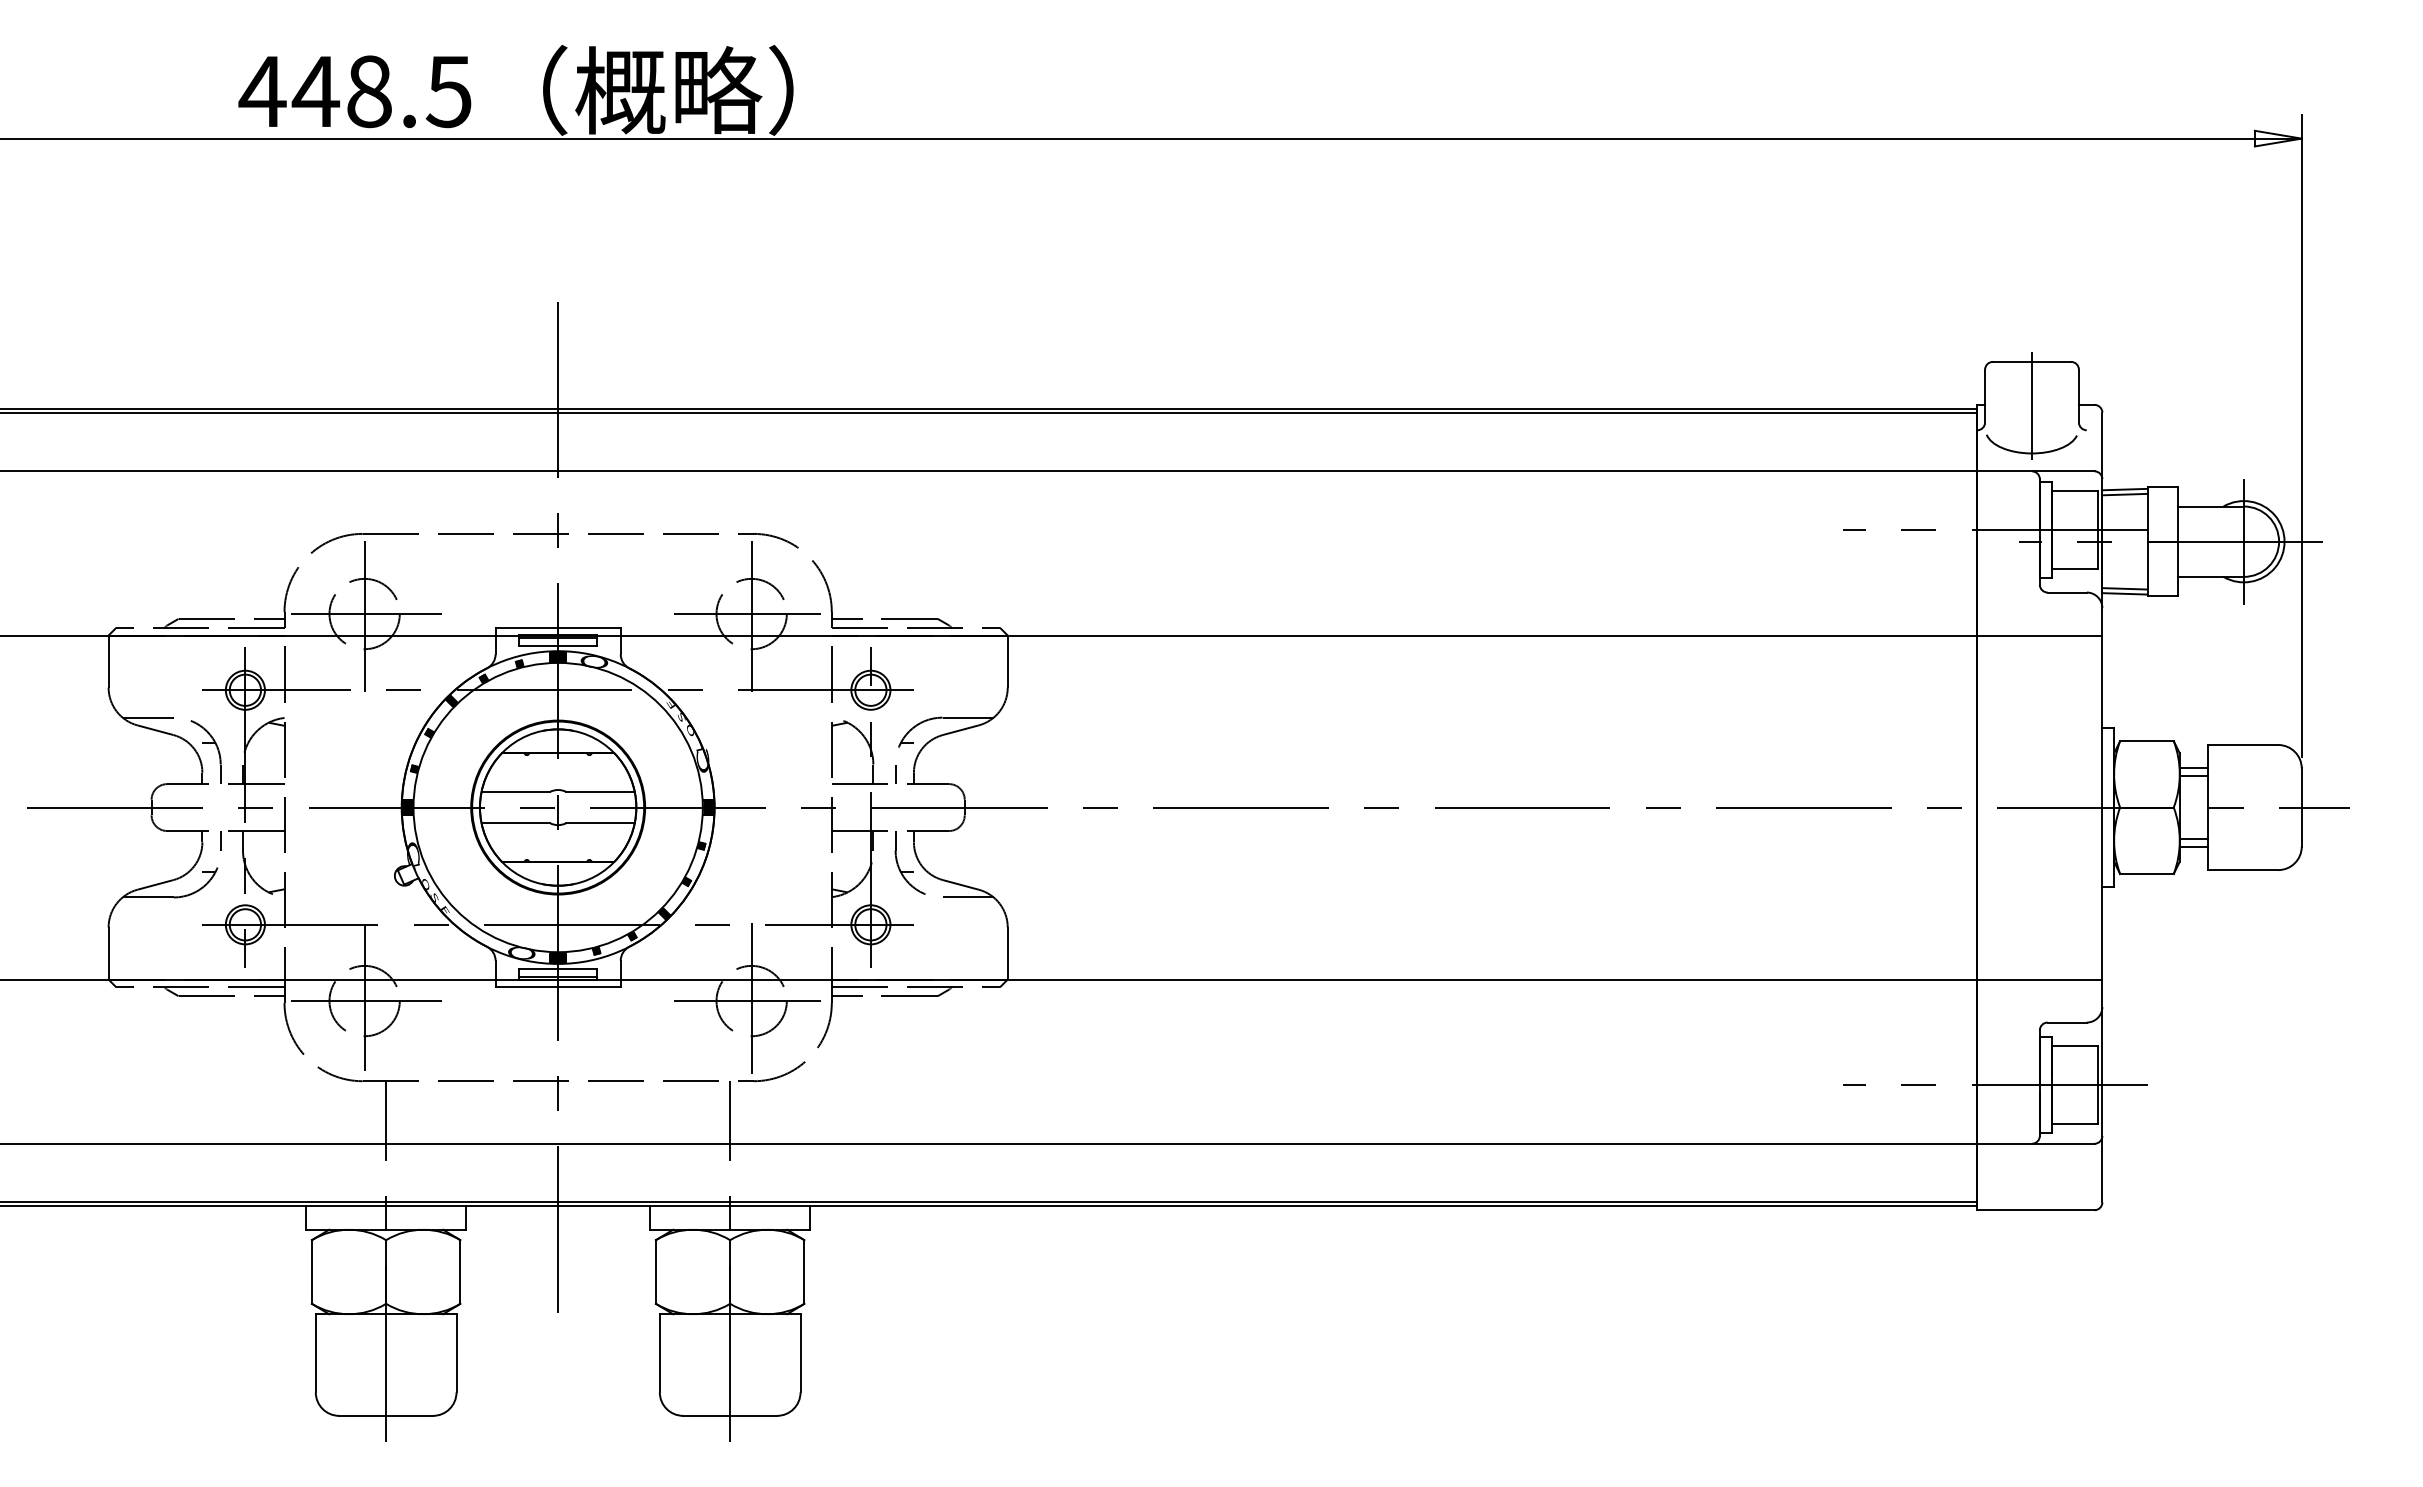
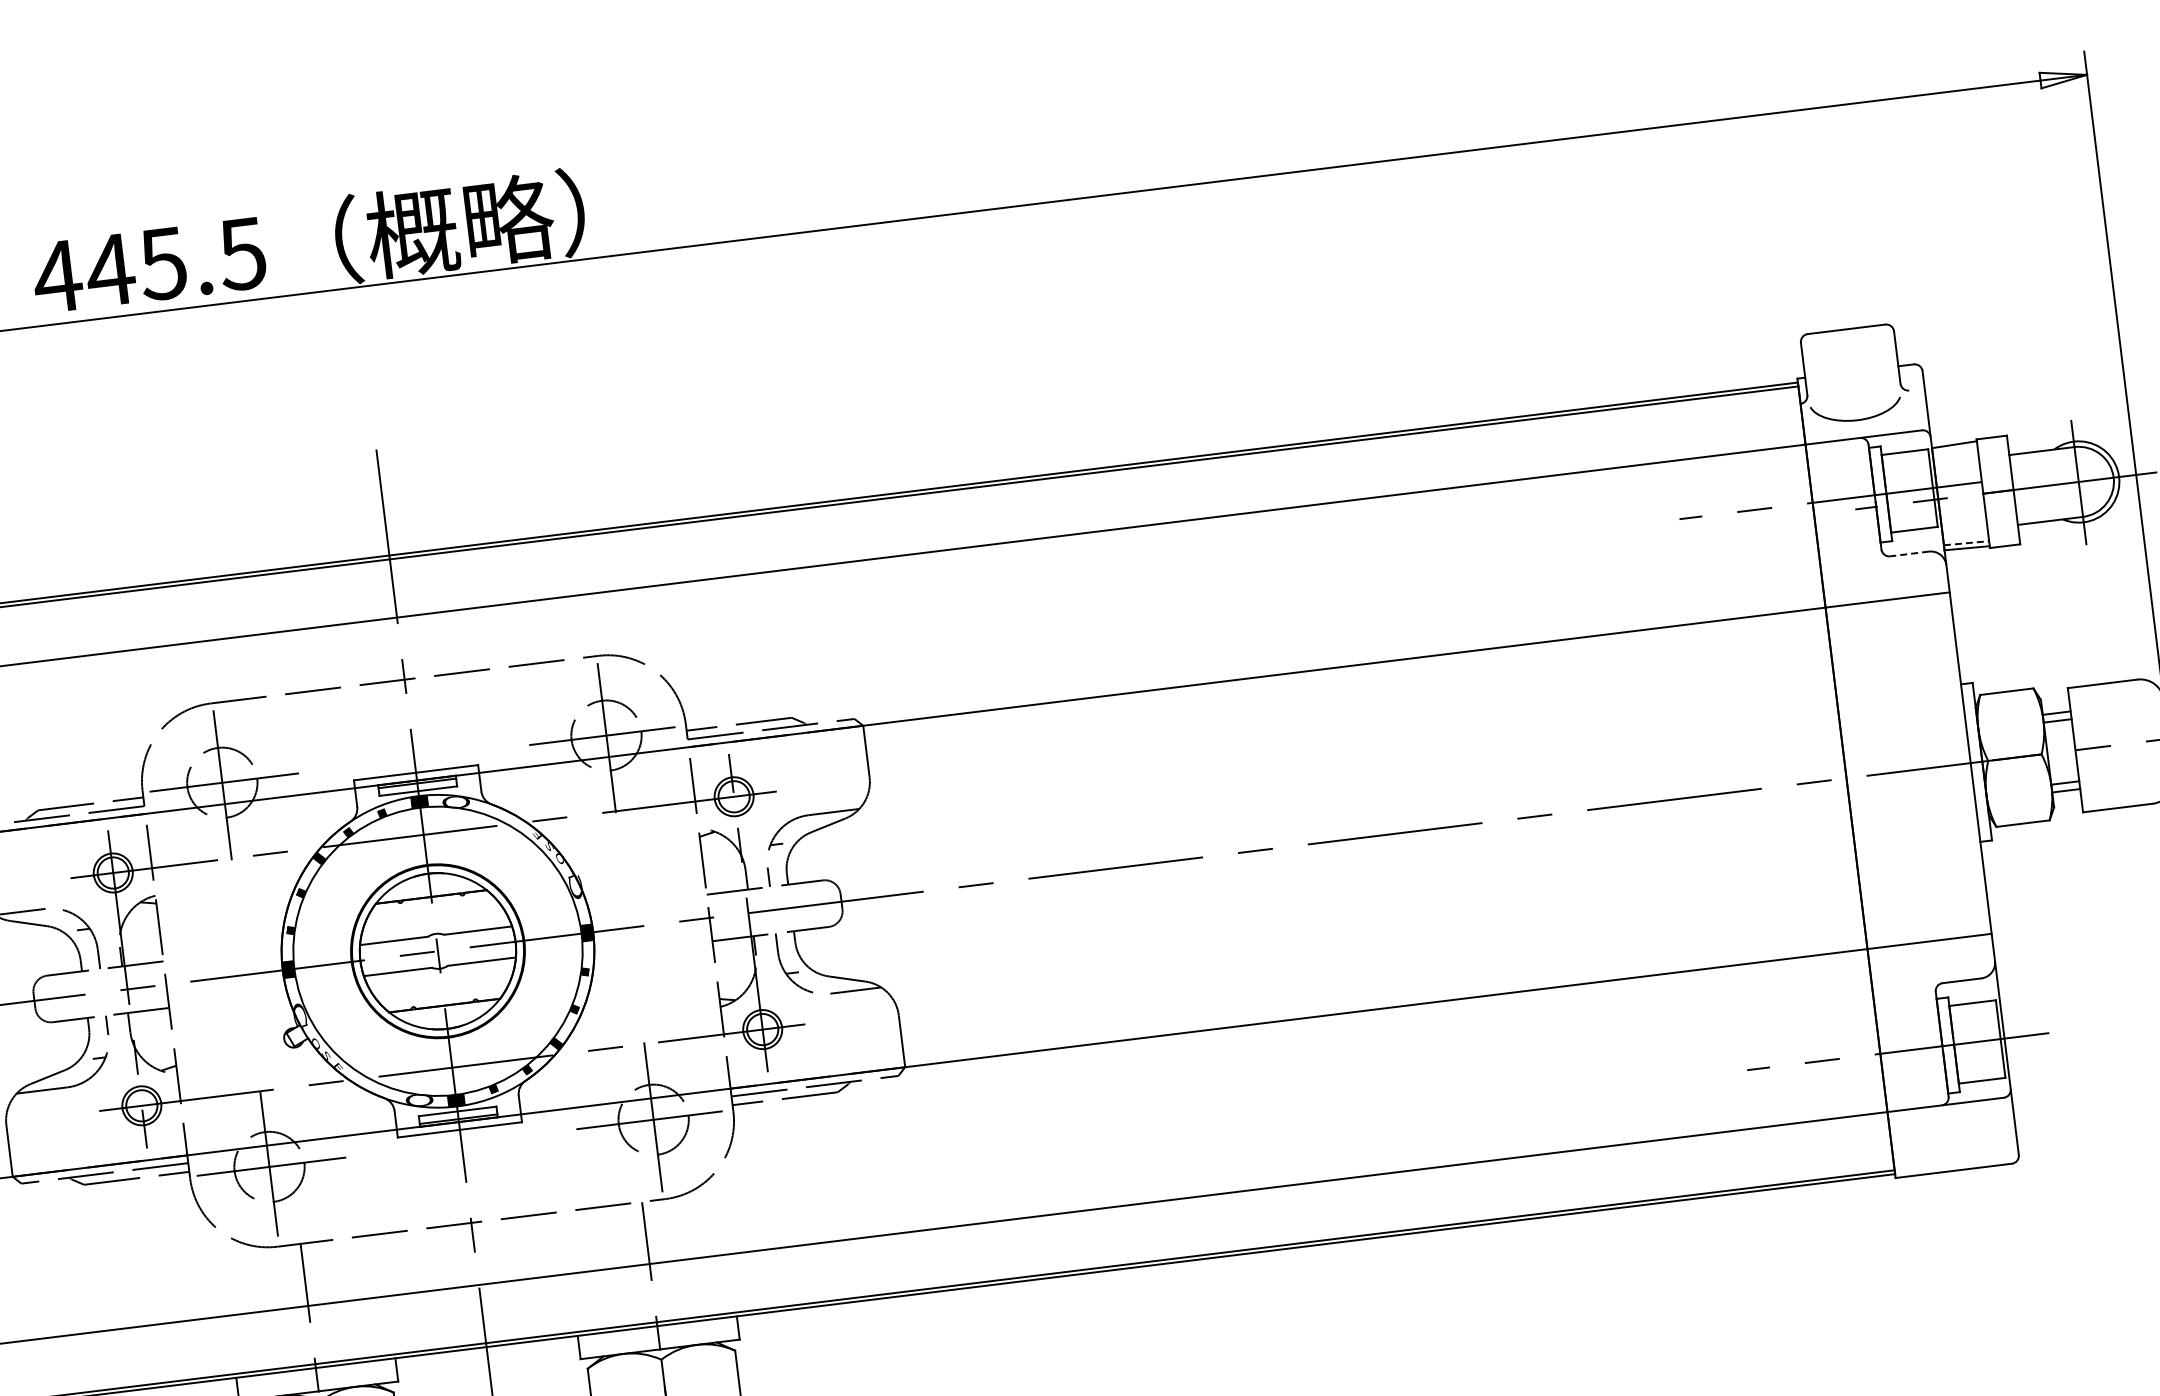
text: (368, 91) -> (162, 263), 448.5 -> 445.5
line: (2032, 405) -> (1852, 372), removed
line: (2124, 494) -> (1954, 449), removed
line: (2125, 588) -> (1966, 542), solid -> dashed
line: (2067, 592) -> (1909, 553), solid -> dashed

